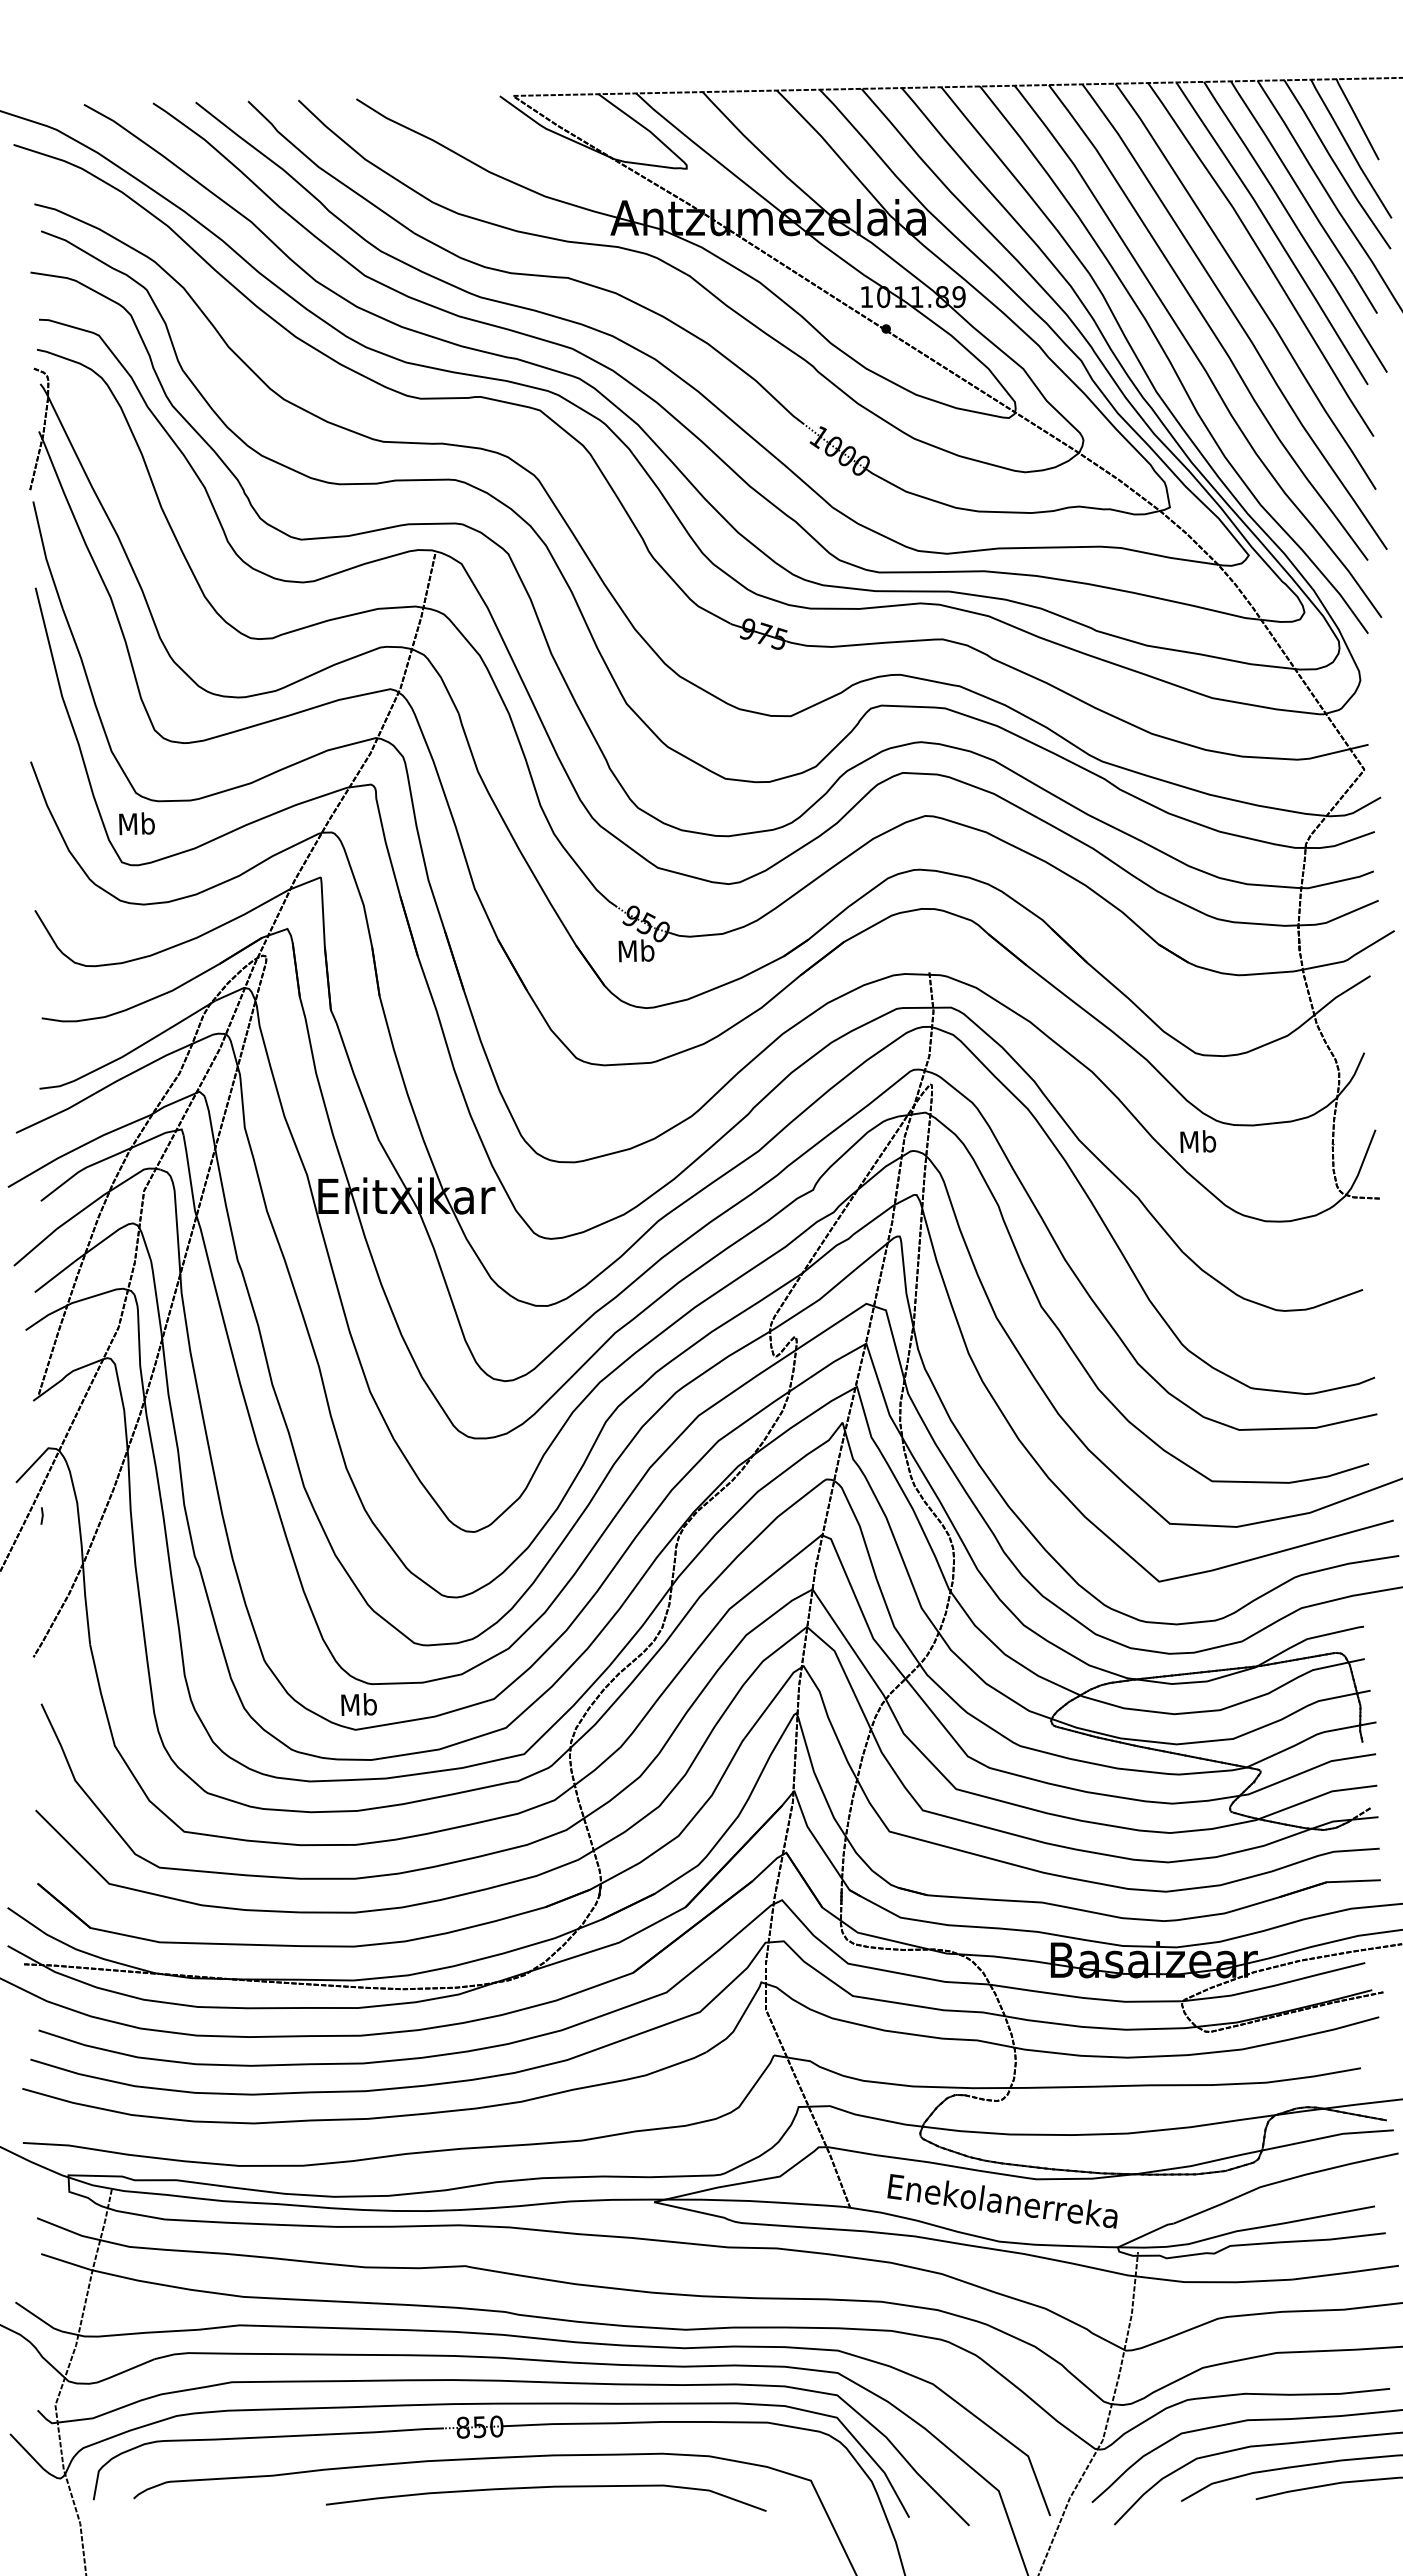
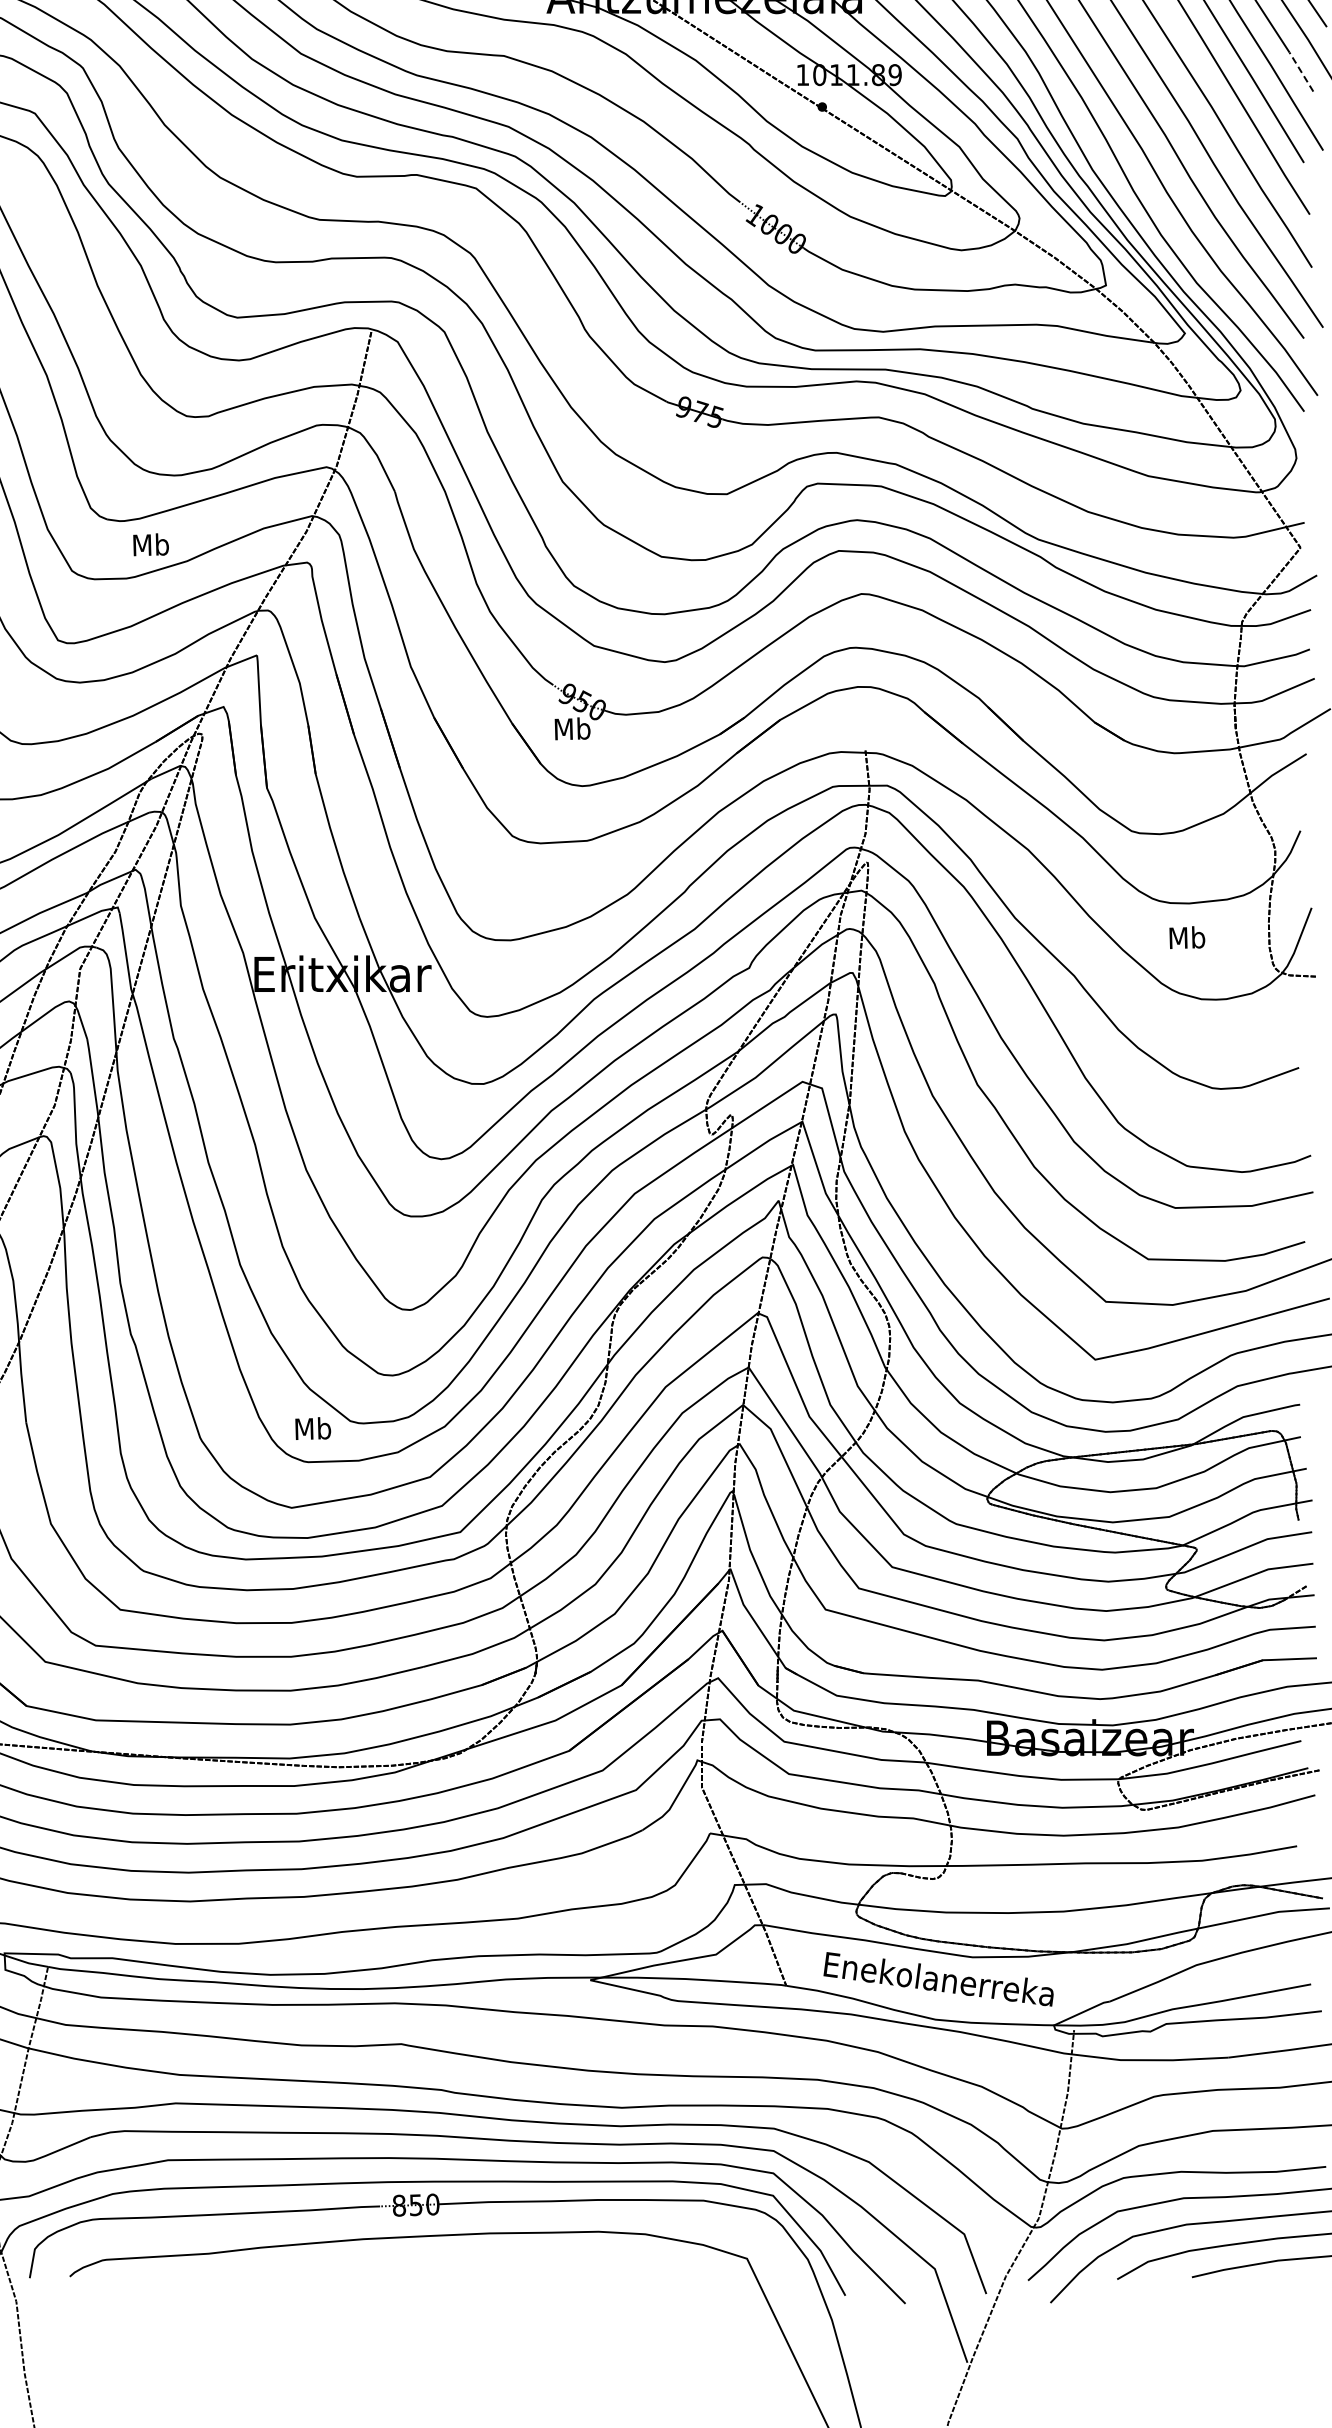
line: (1365, 294) -> (1301, 72), solid -> dashed
text: (136, 823) -> (150, 544), moved
text: (1198, 1141) -> (1187, 937), moved
text: (358, 1704) -> (312, 1428), moved
curve: (543, 2488) -> (479, 2266), removed

